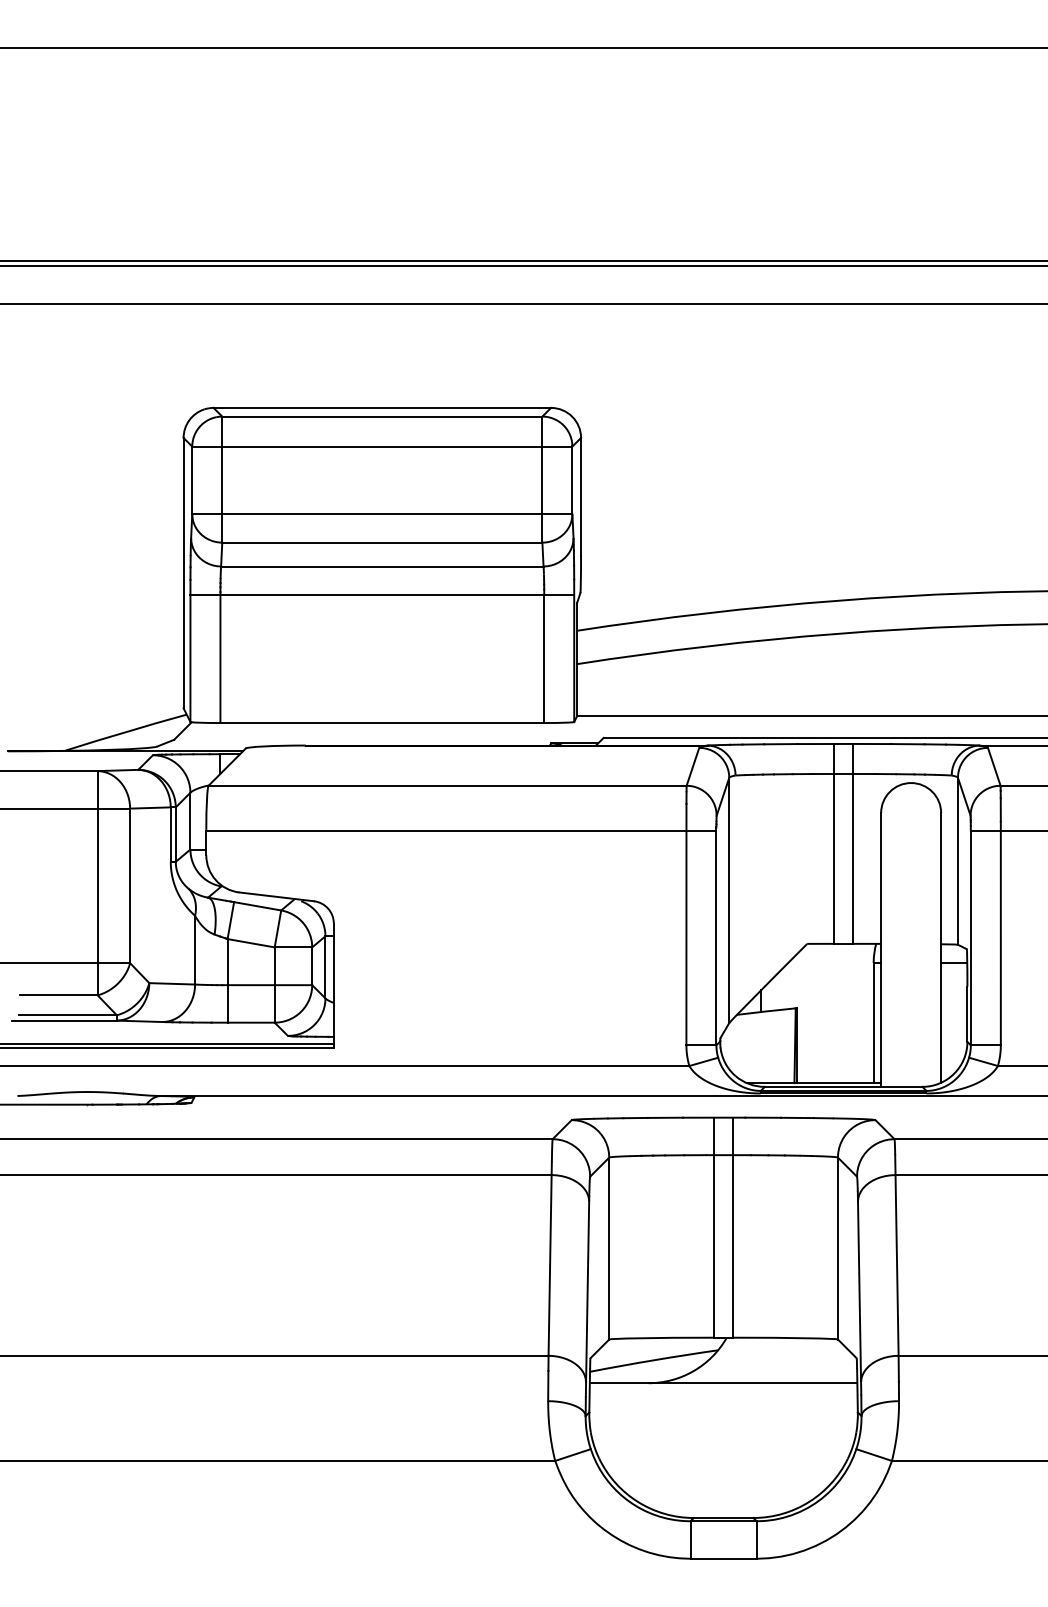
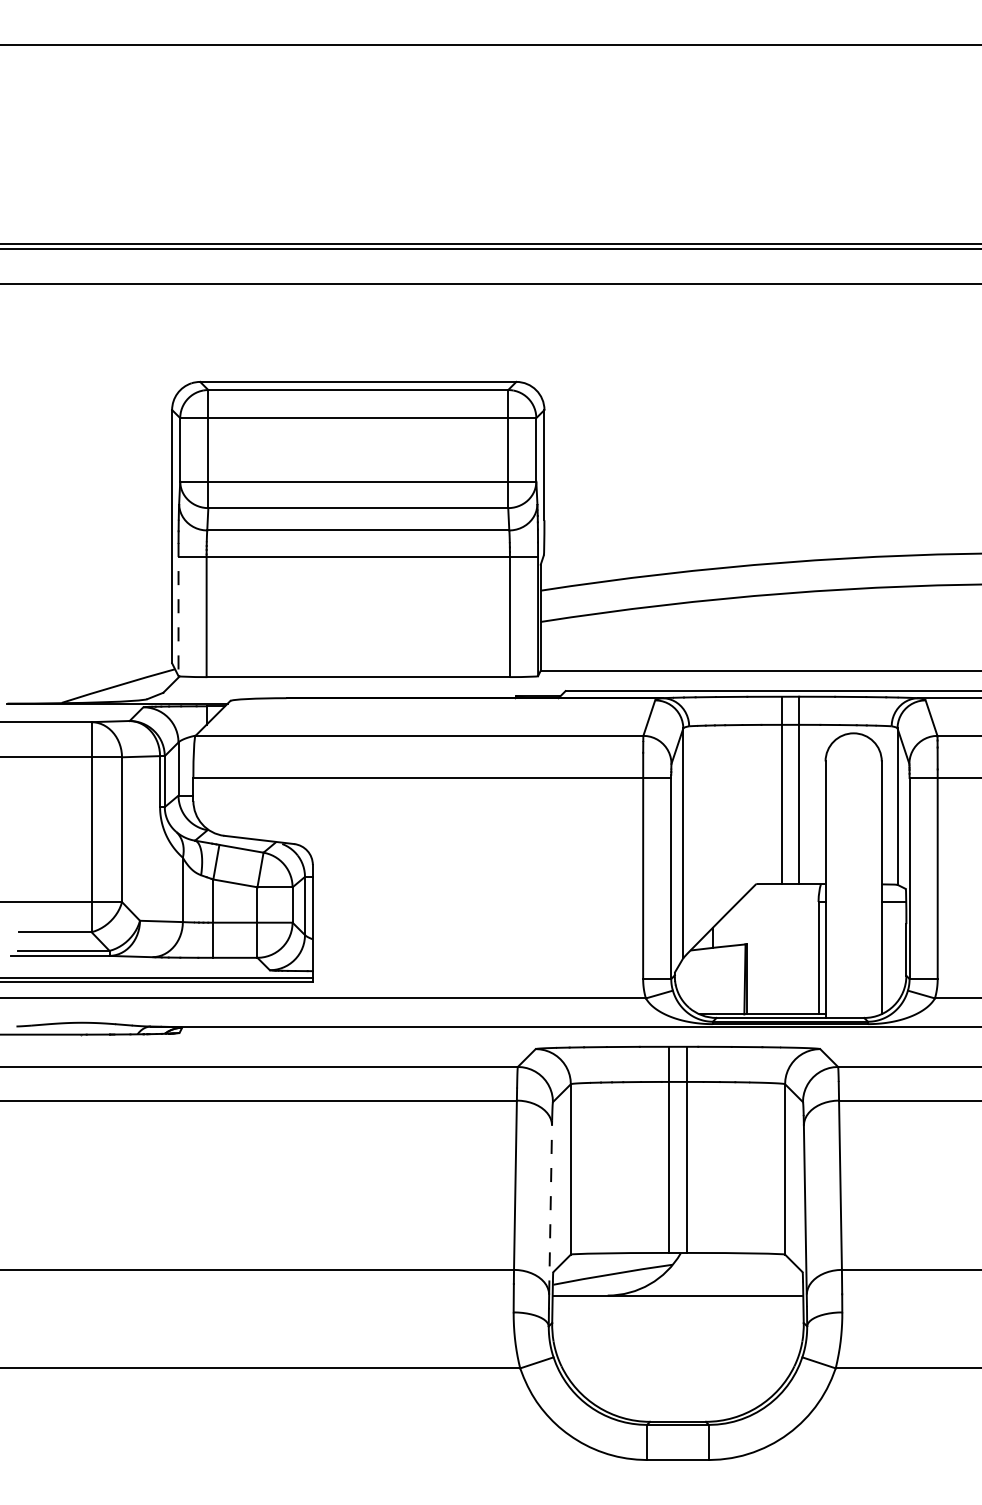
line: (190, 651) -> (178, 610), solid -> dashed
line: (587, 1289) -> (550, 1207), solid -> dashed

